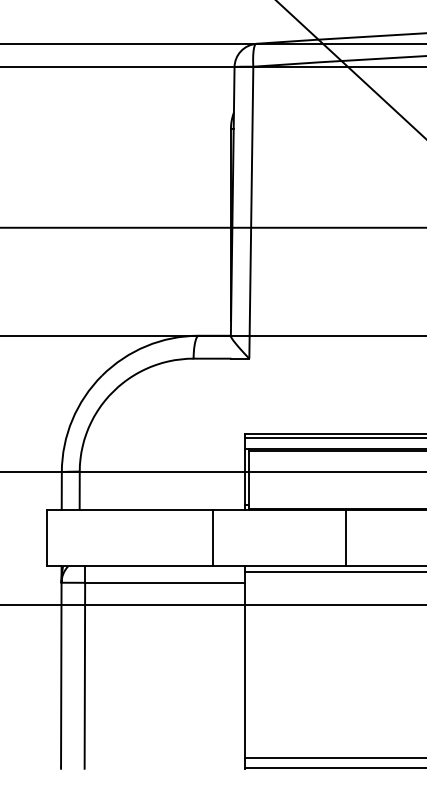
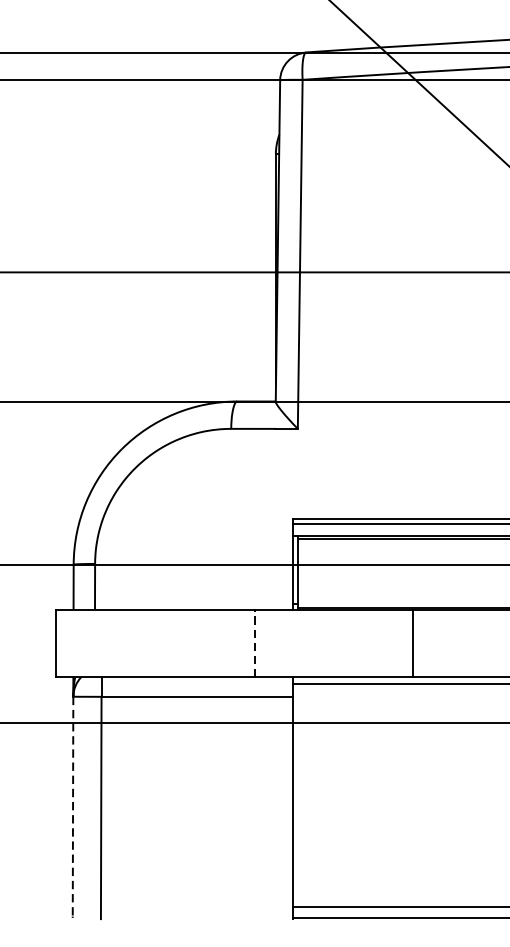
line: (213, 537) -> (255, 642), solid -> dashed
line: (61, 676) -> (73, 808), solid -> dashed

